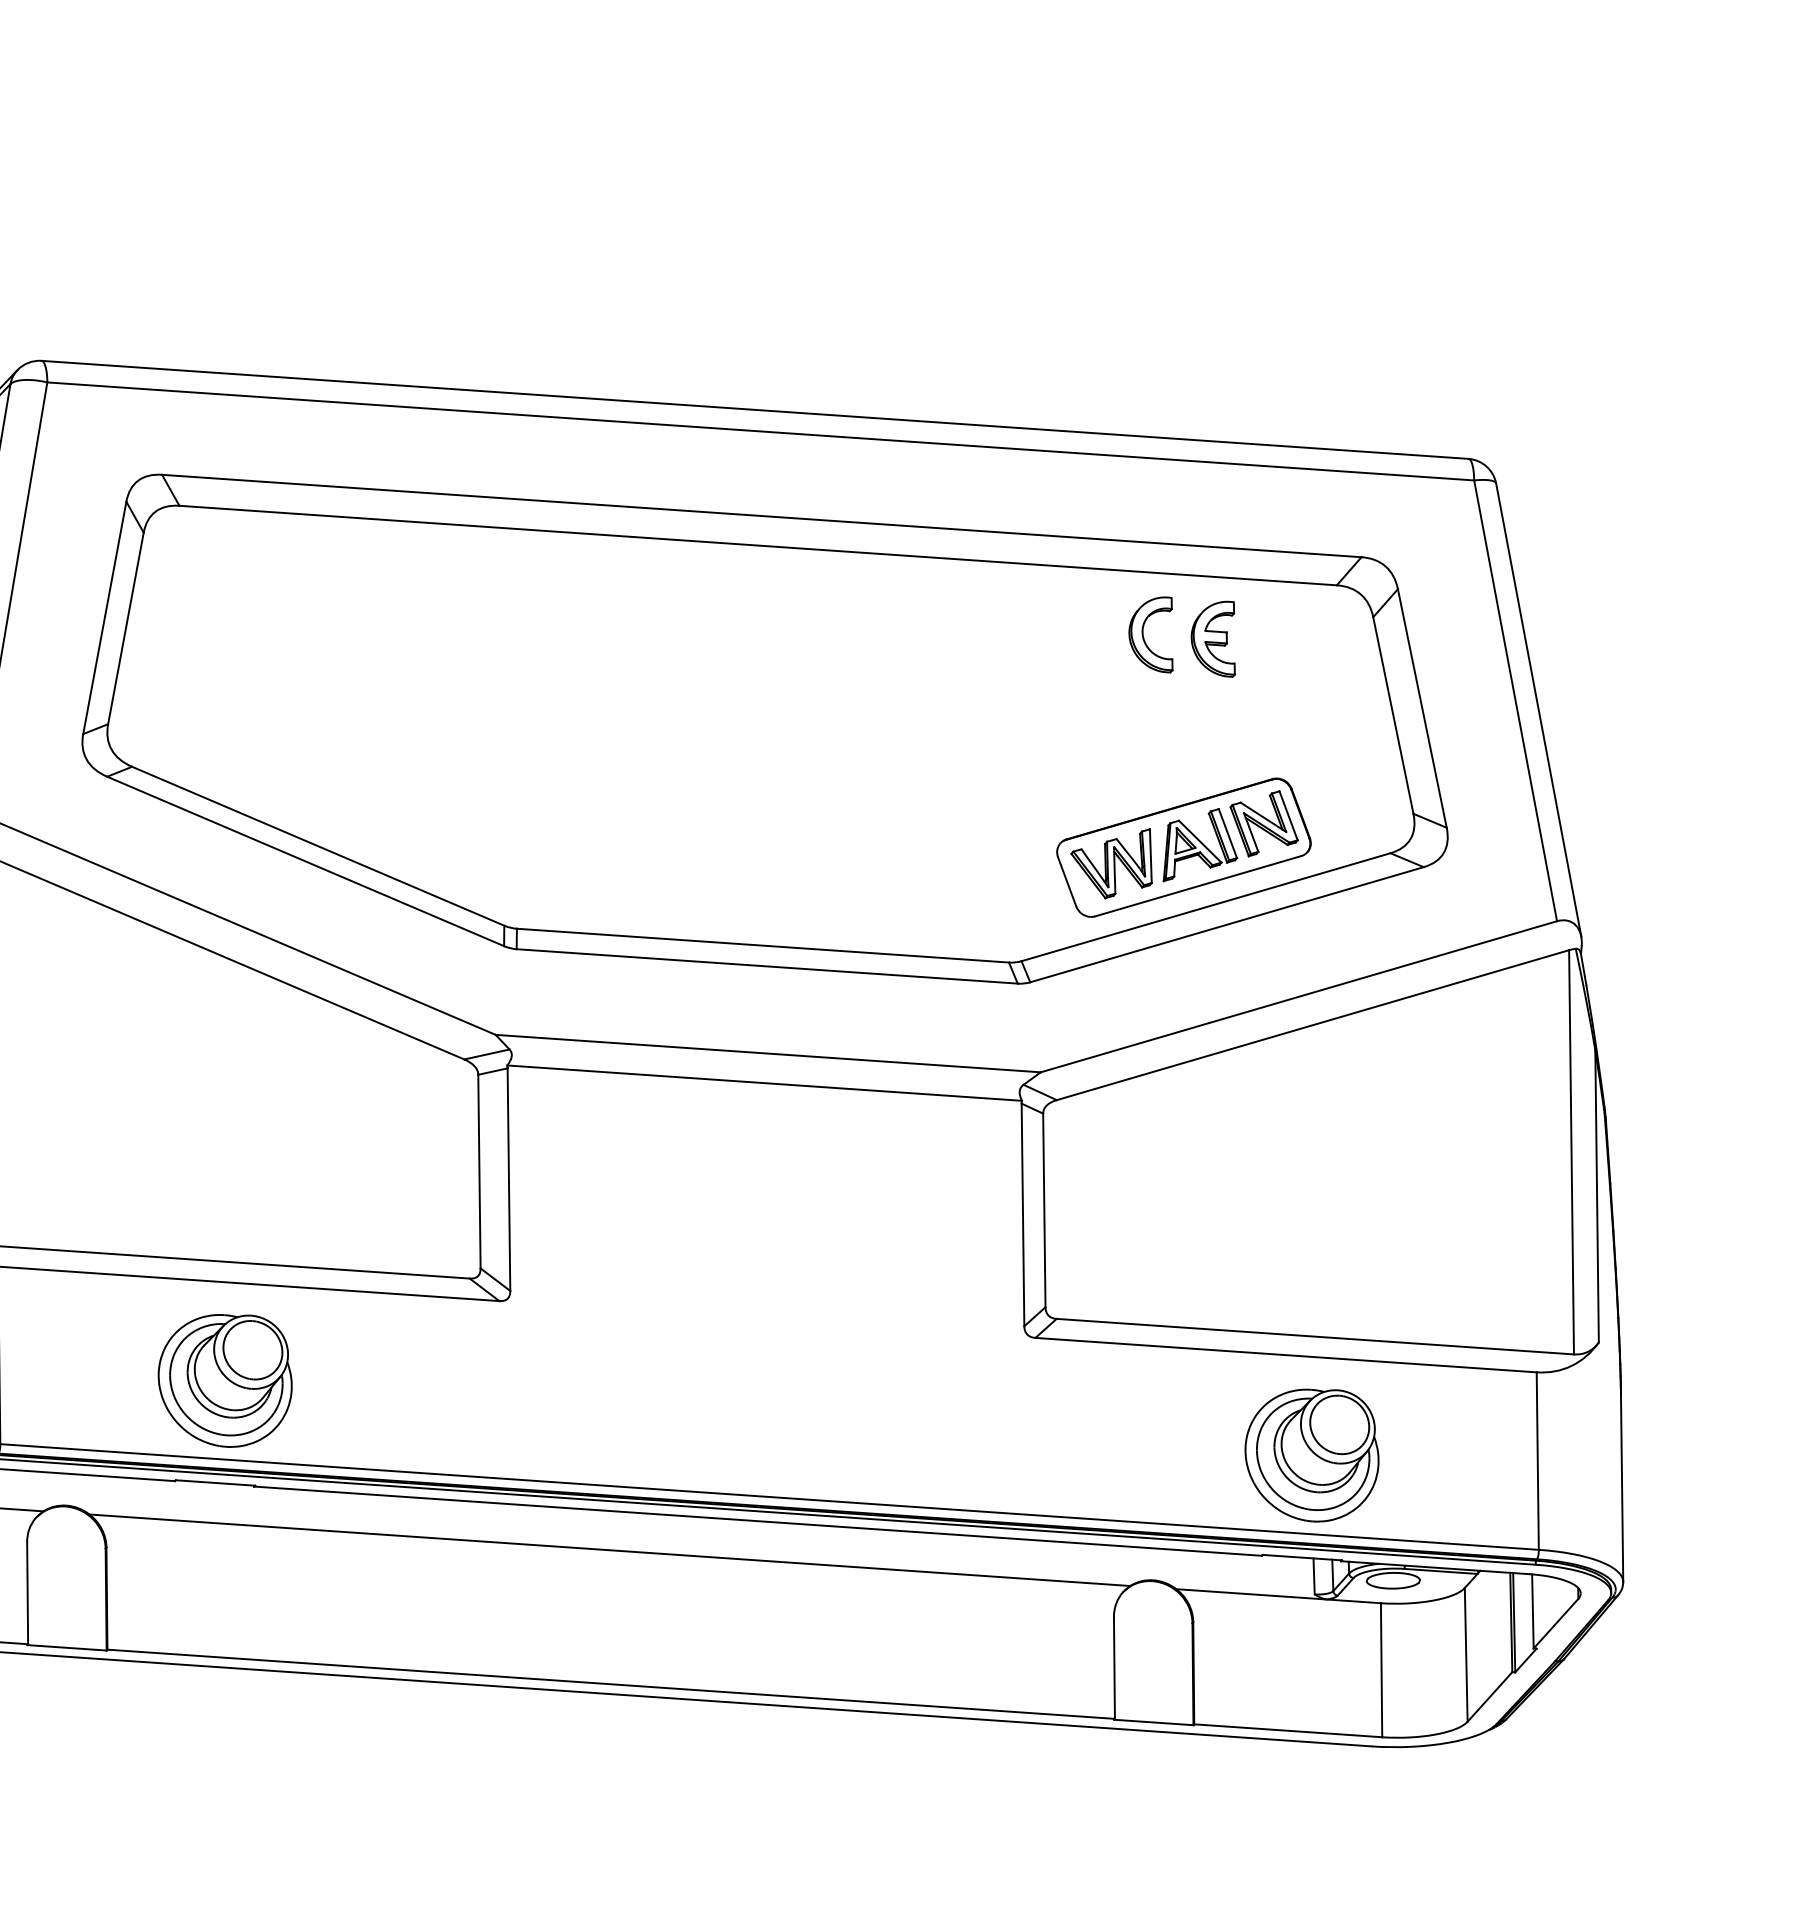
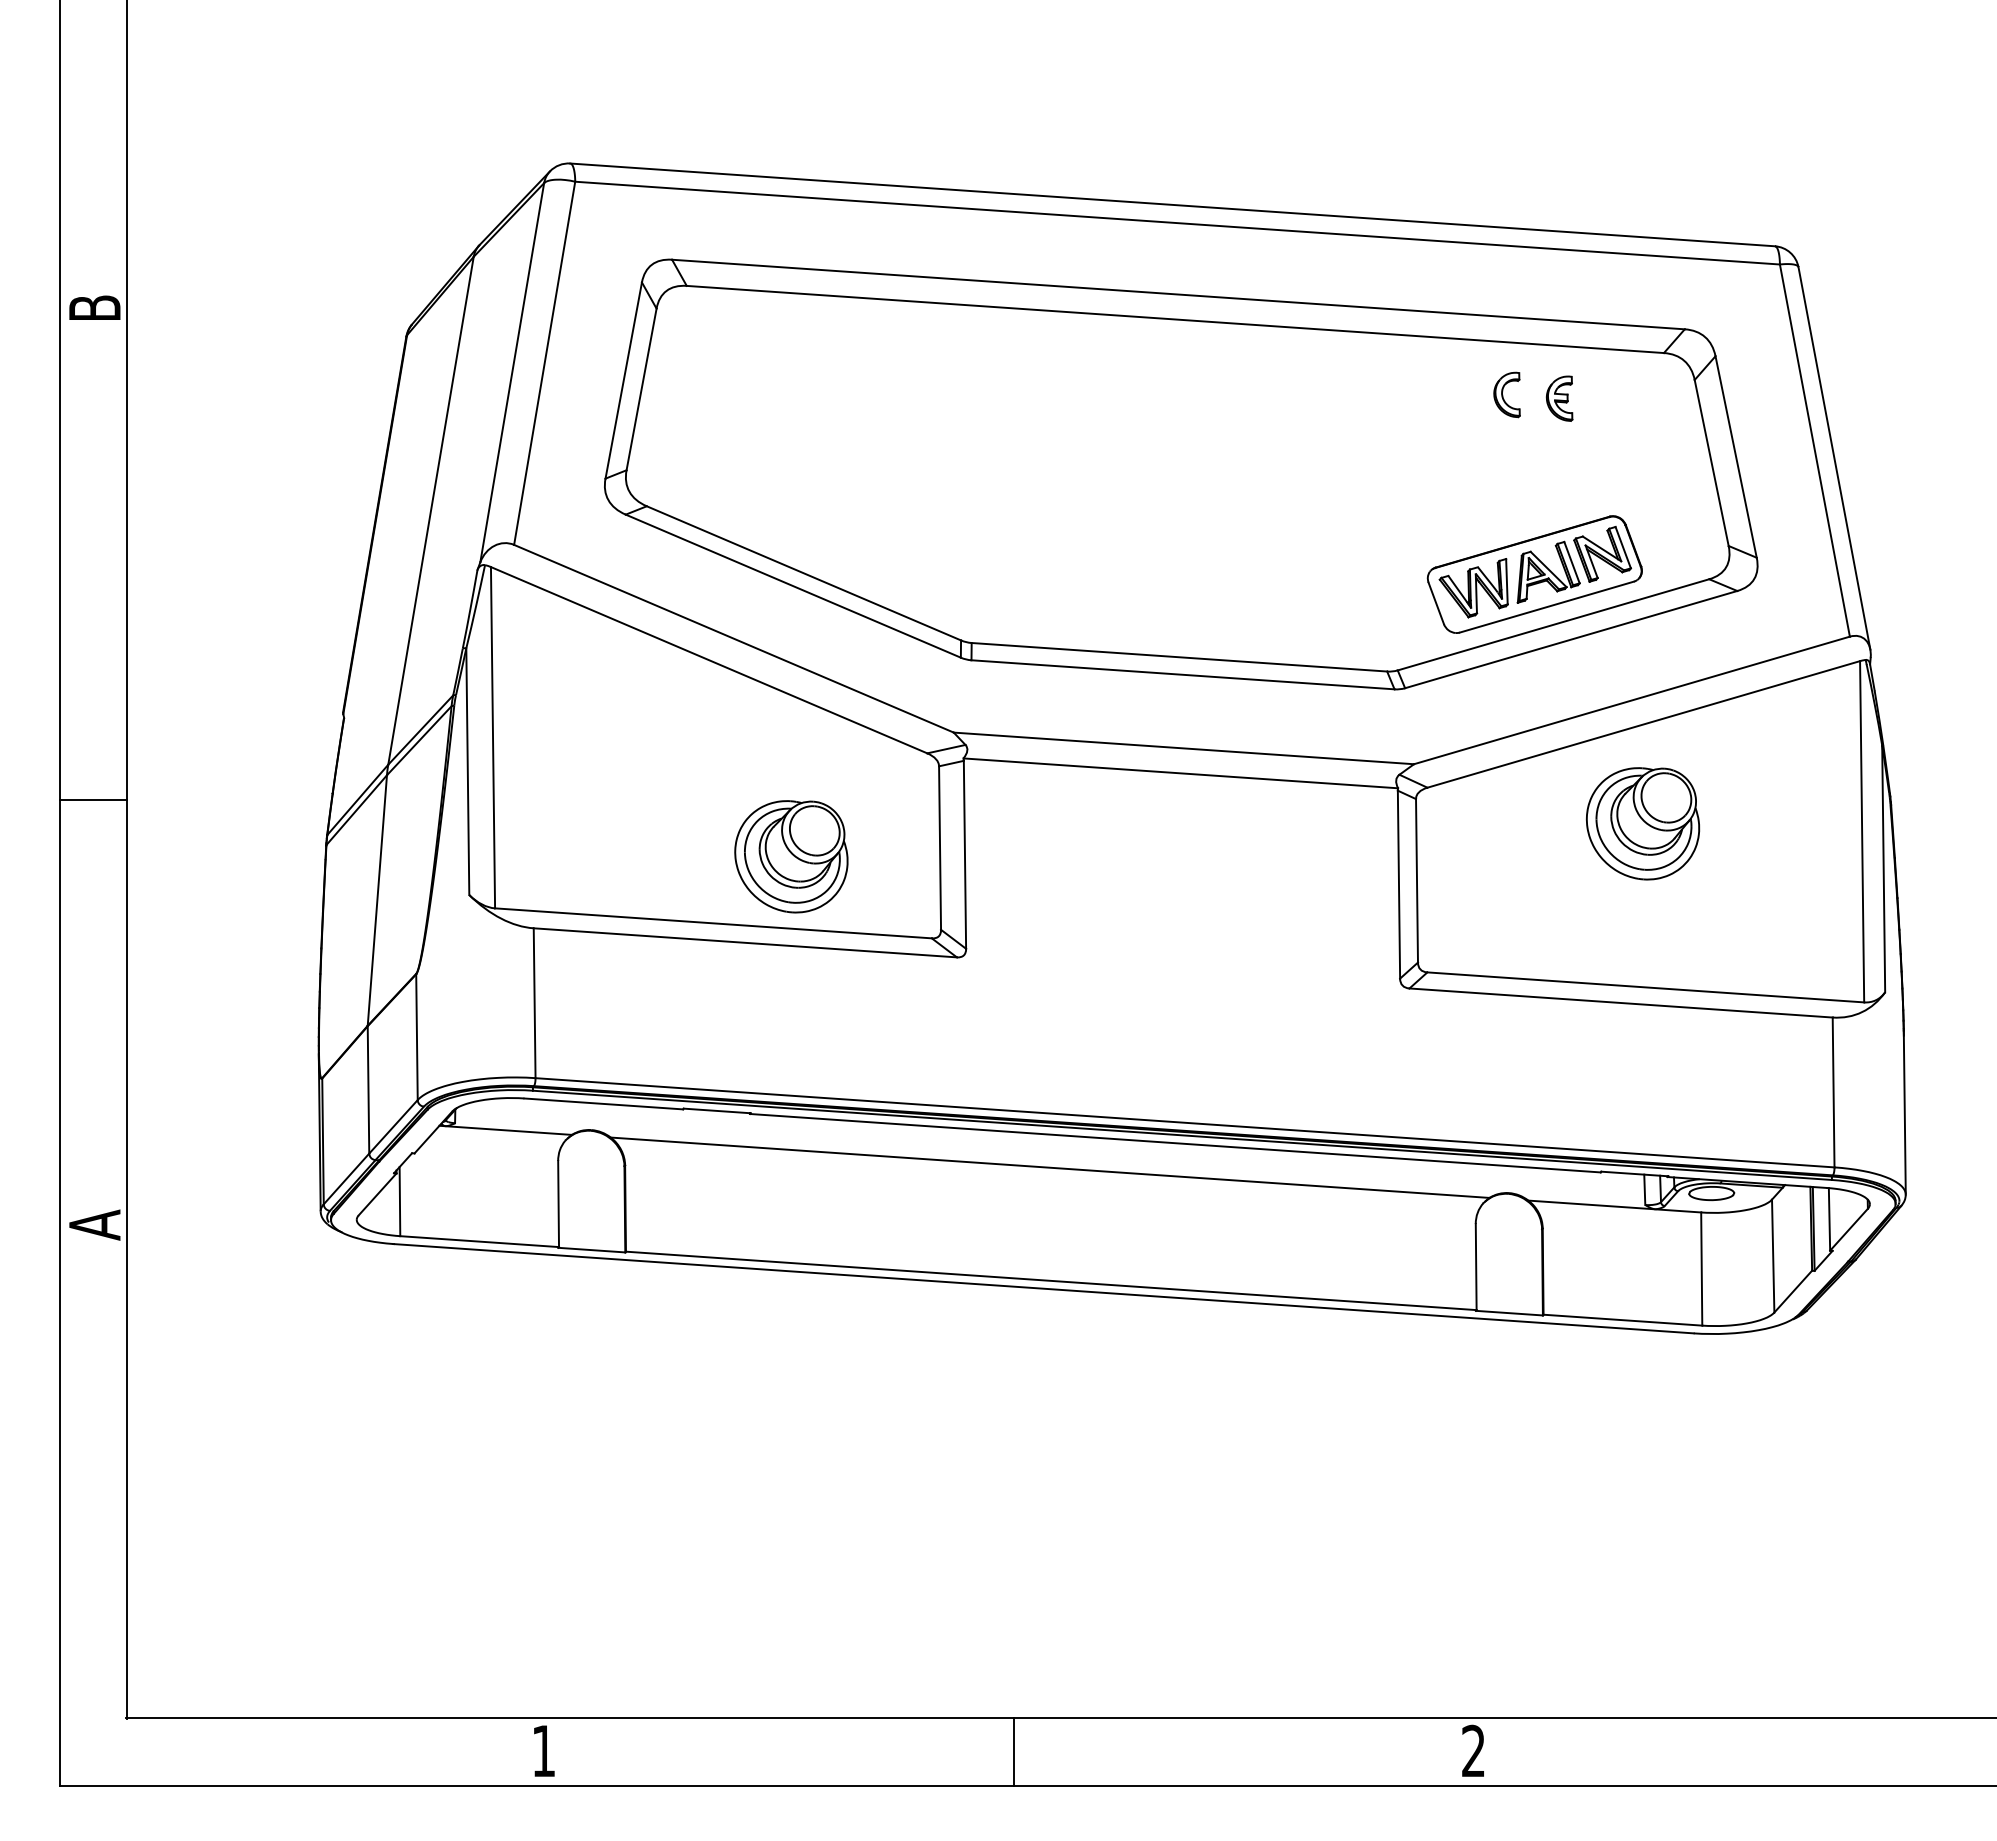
part: (1150, 634) -> (1506, 394), size x0.7
part: (1213, 639) -> (1559, 398), size x0.7
part: (225, 1380) -> (791, 856), moved
part: (1311, 1455) -> (1642, 823), moved

